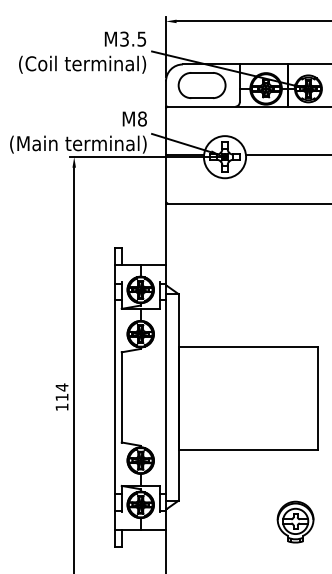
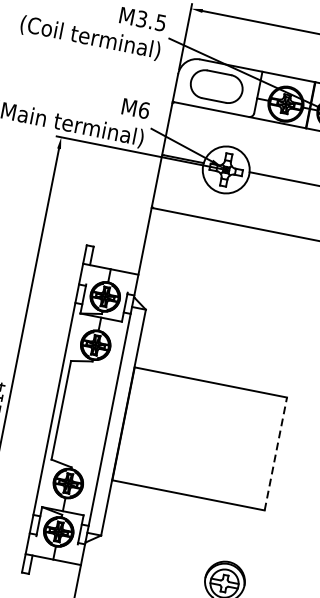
text: (142, 118) -> (144, 109), M8 -> M6
line: (318, 398) -> (276, 454), solid -> dashed

